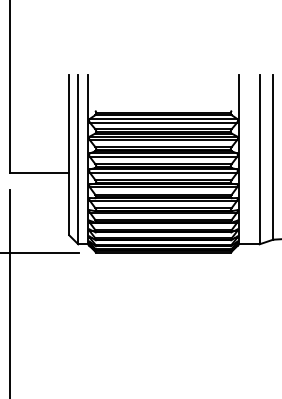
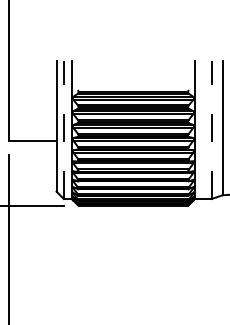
line: (78, 159) -> (64, 129), solid -> dashed
line: (259, 159) -> (211, 129), solid -> dashed

